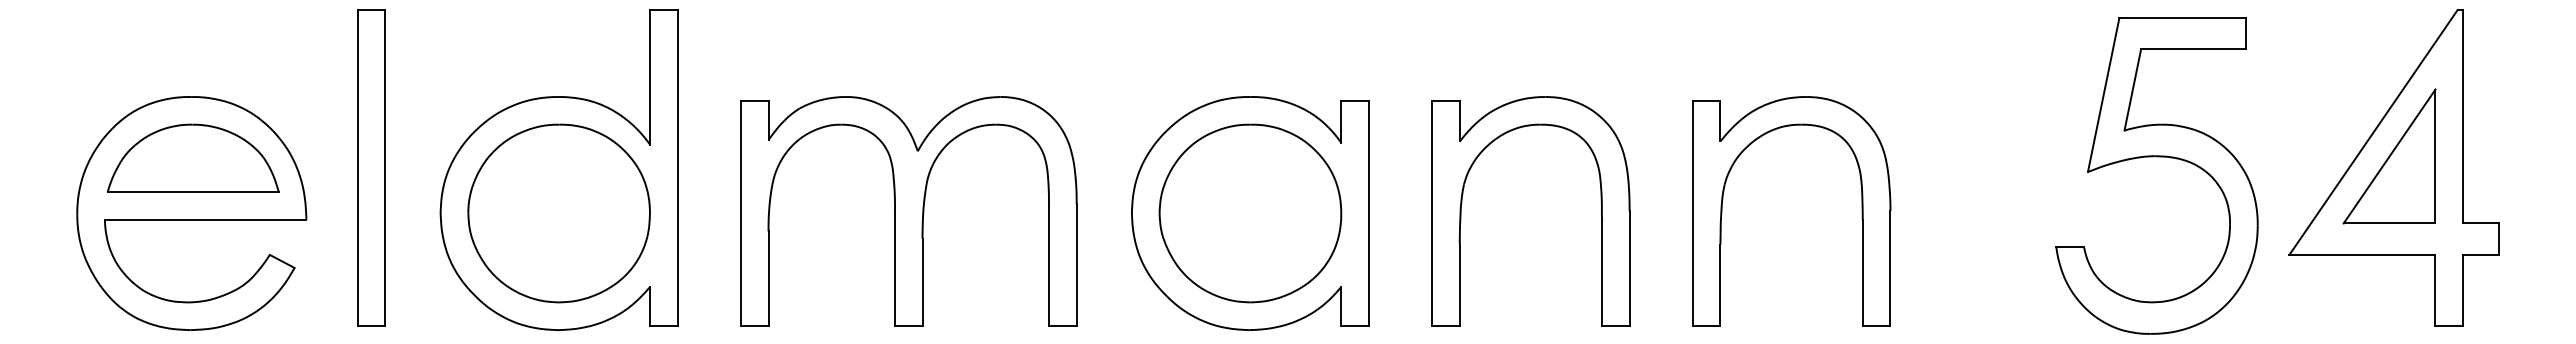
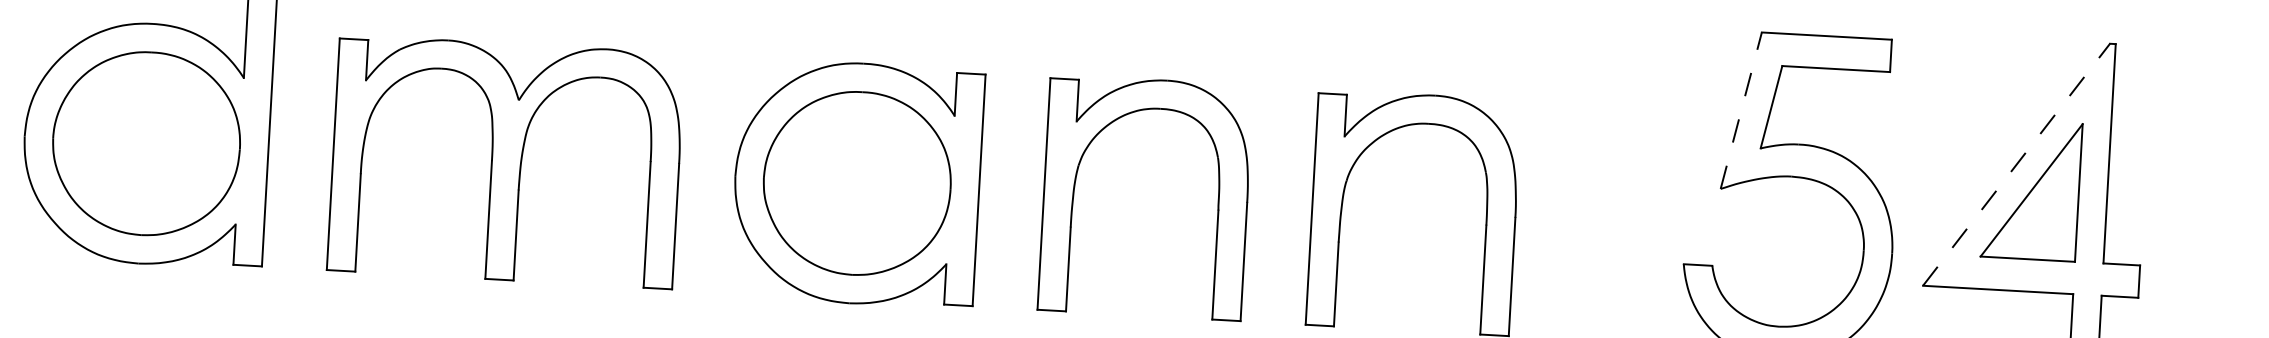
line: (2103, 95) -> (1741, 111), solid -> dashed
line: (2373, 132) -> (2016, 164), solid -> dashed

